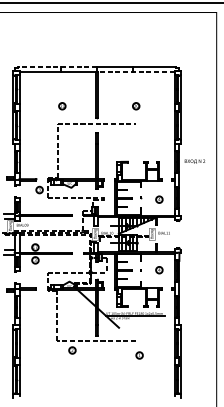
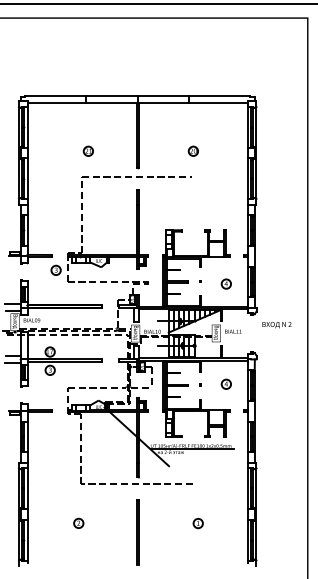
line: (56, 67) -> (80, 95), dashed -> solid
line: (135, 71) -> (192, 102), dashed -> solid
text: (194, 161) -> (276, 325), moved
part: (72, 349) -> (78, 522), moved
part: (139, 355) -> (197, 523), moved
line: (96, 374) -> (137, 532), added

